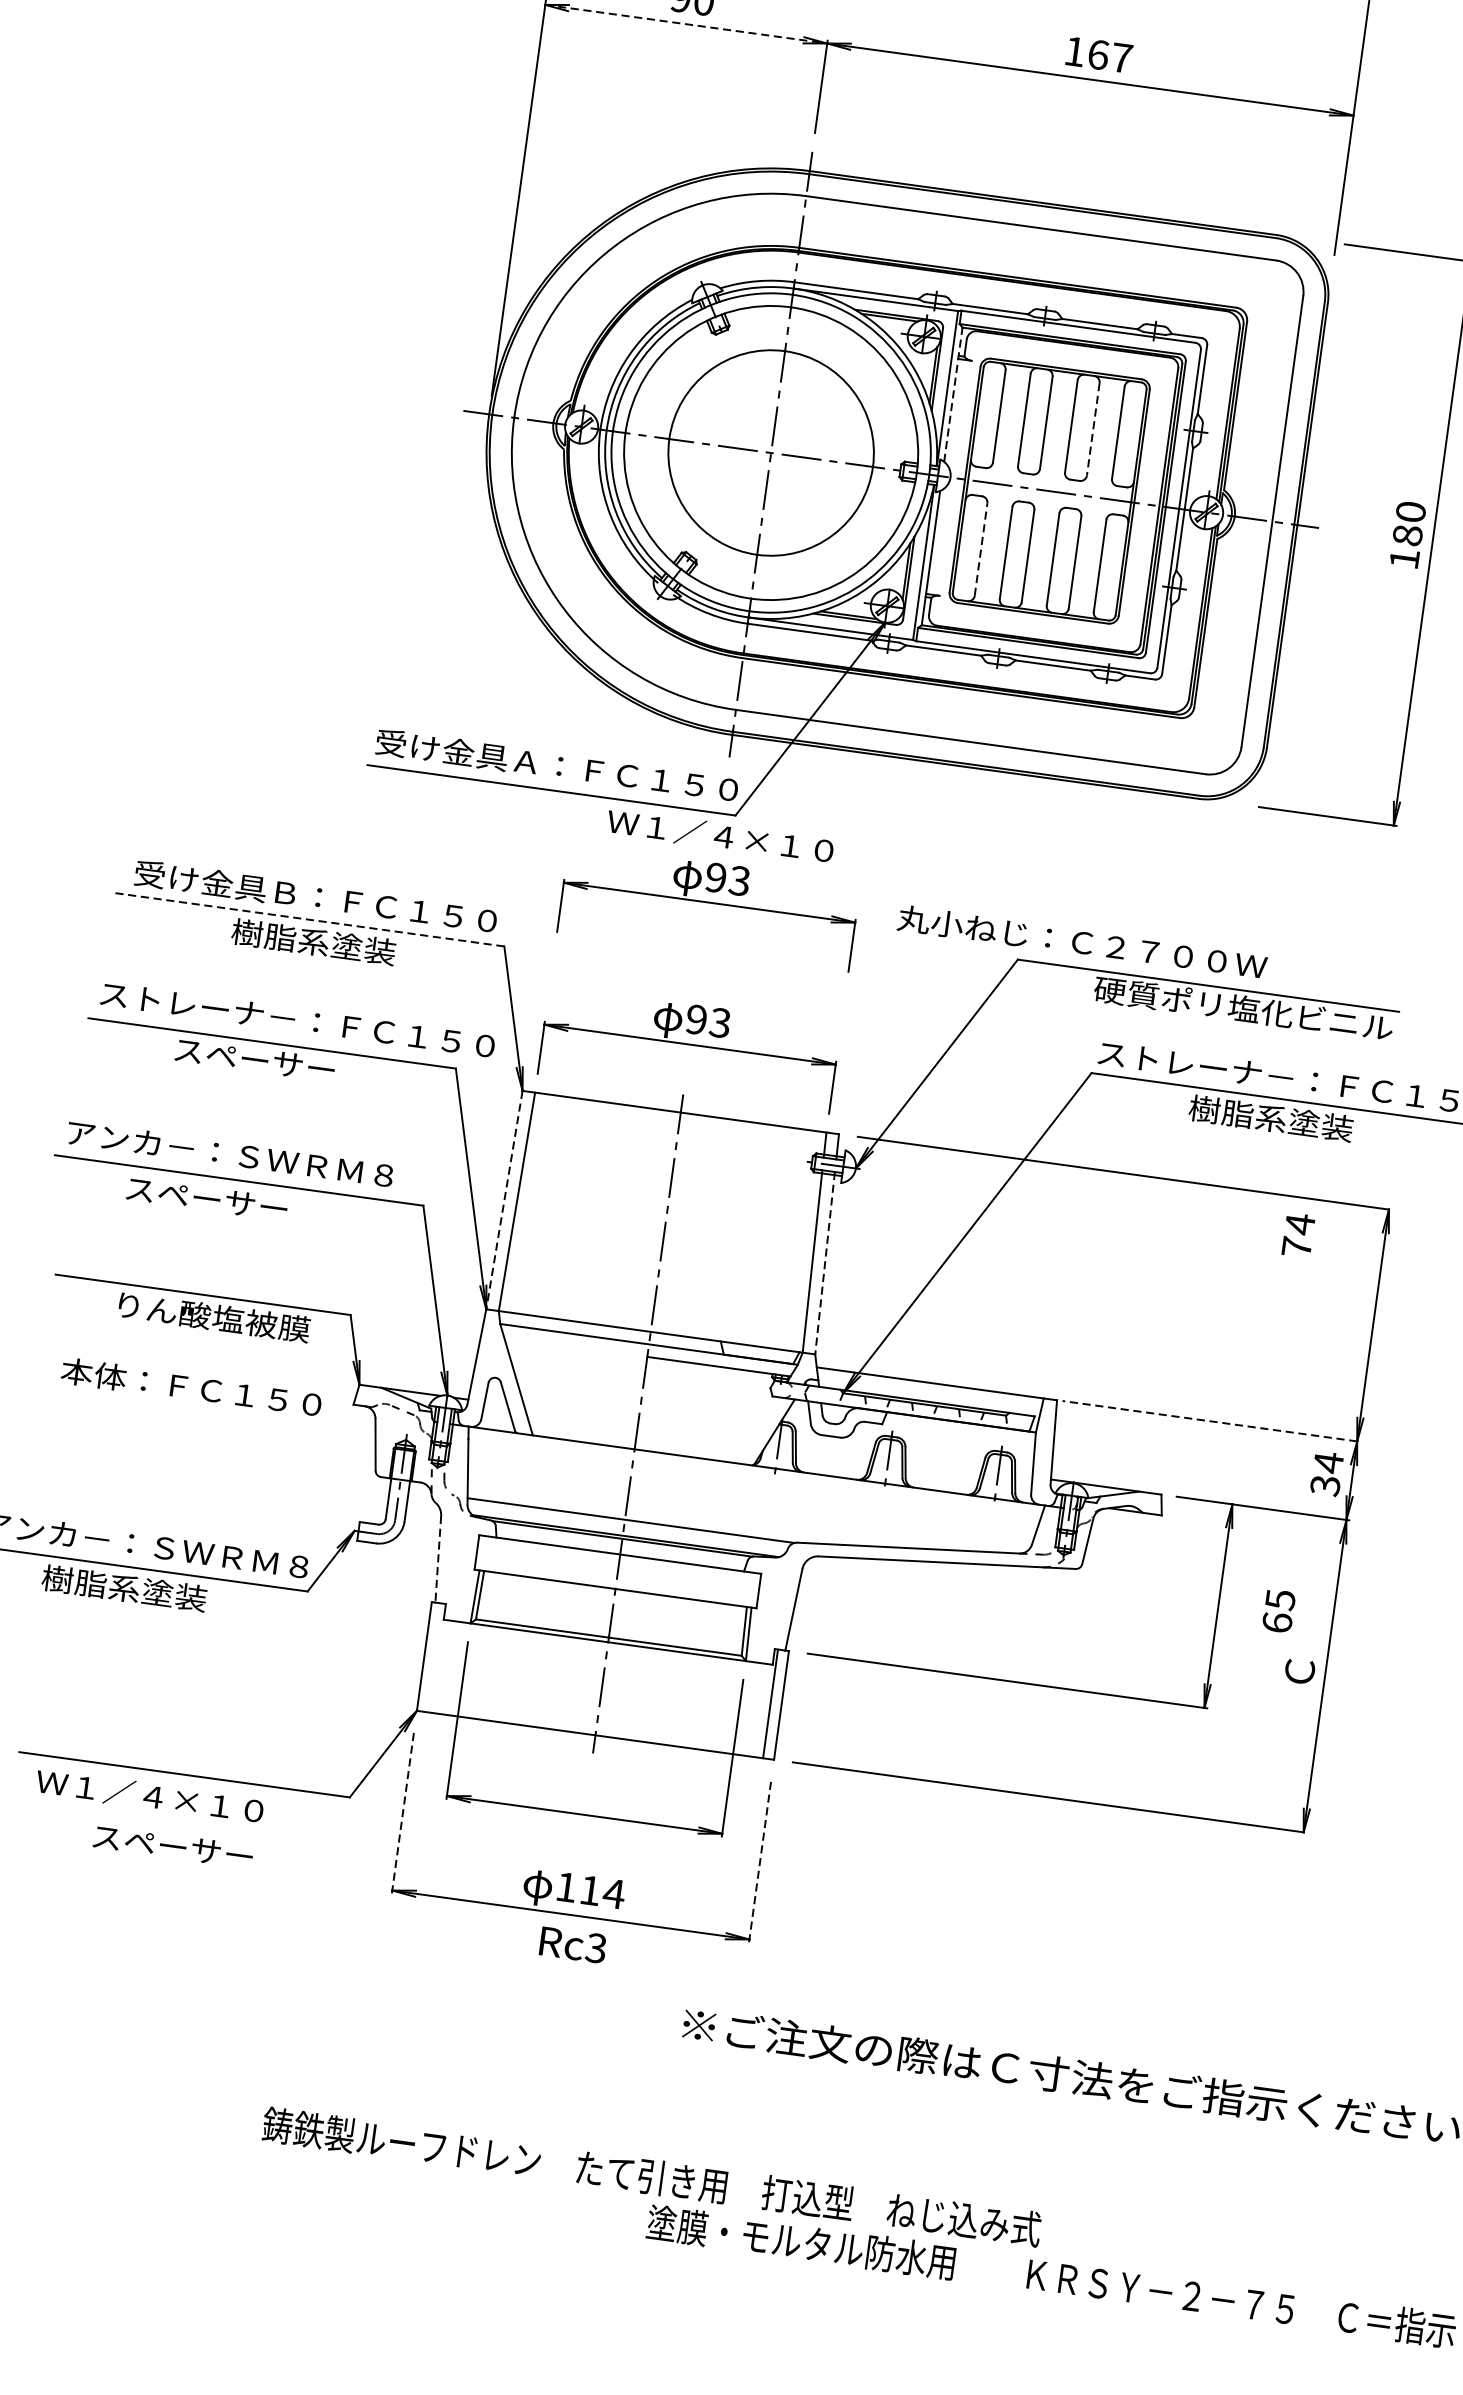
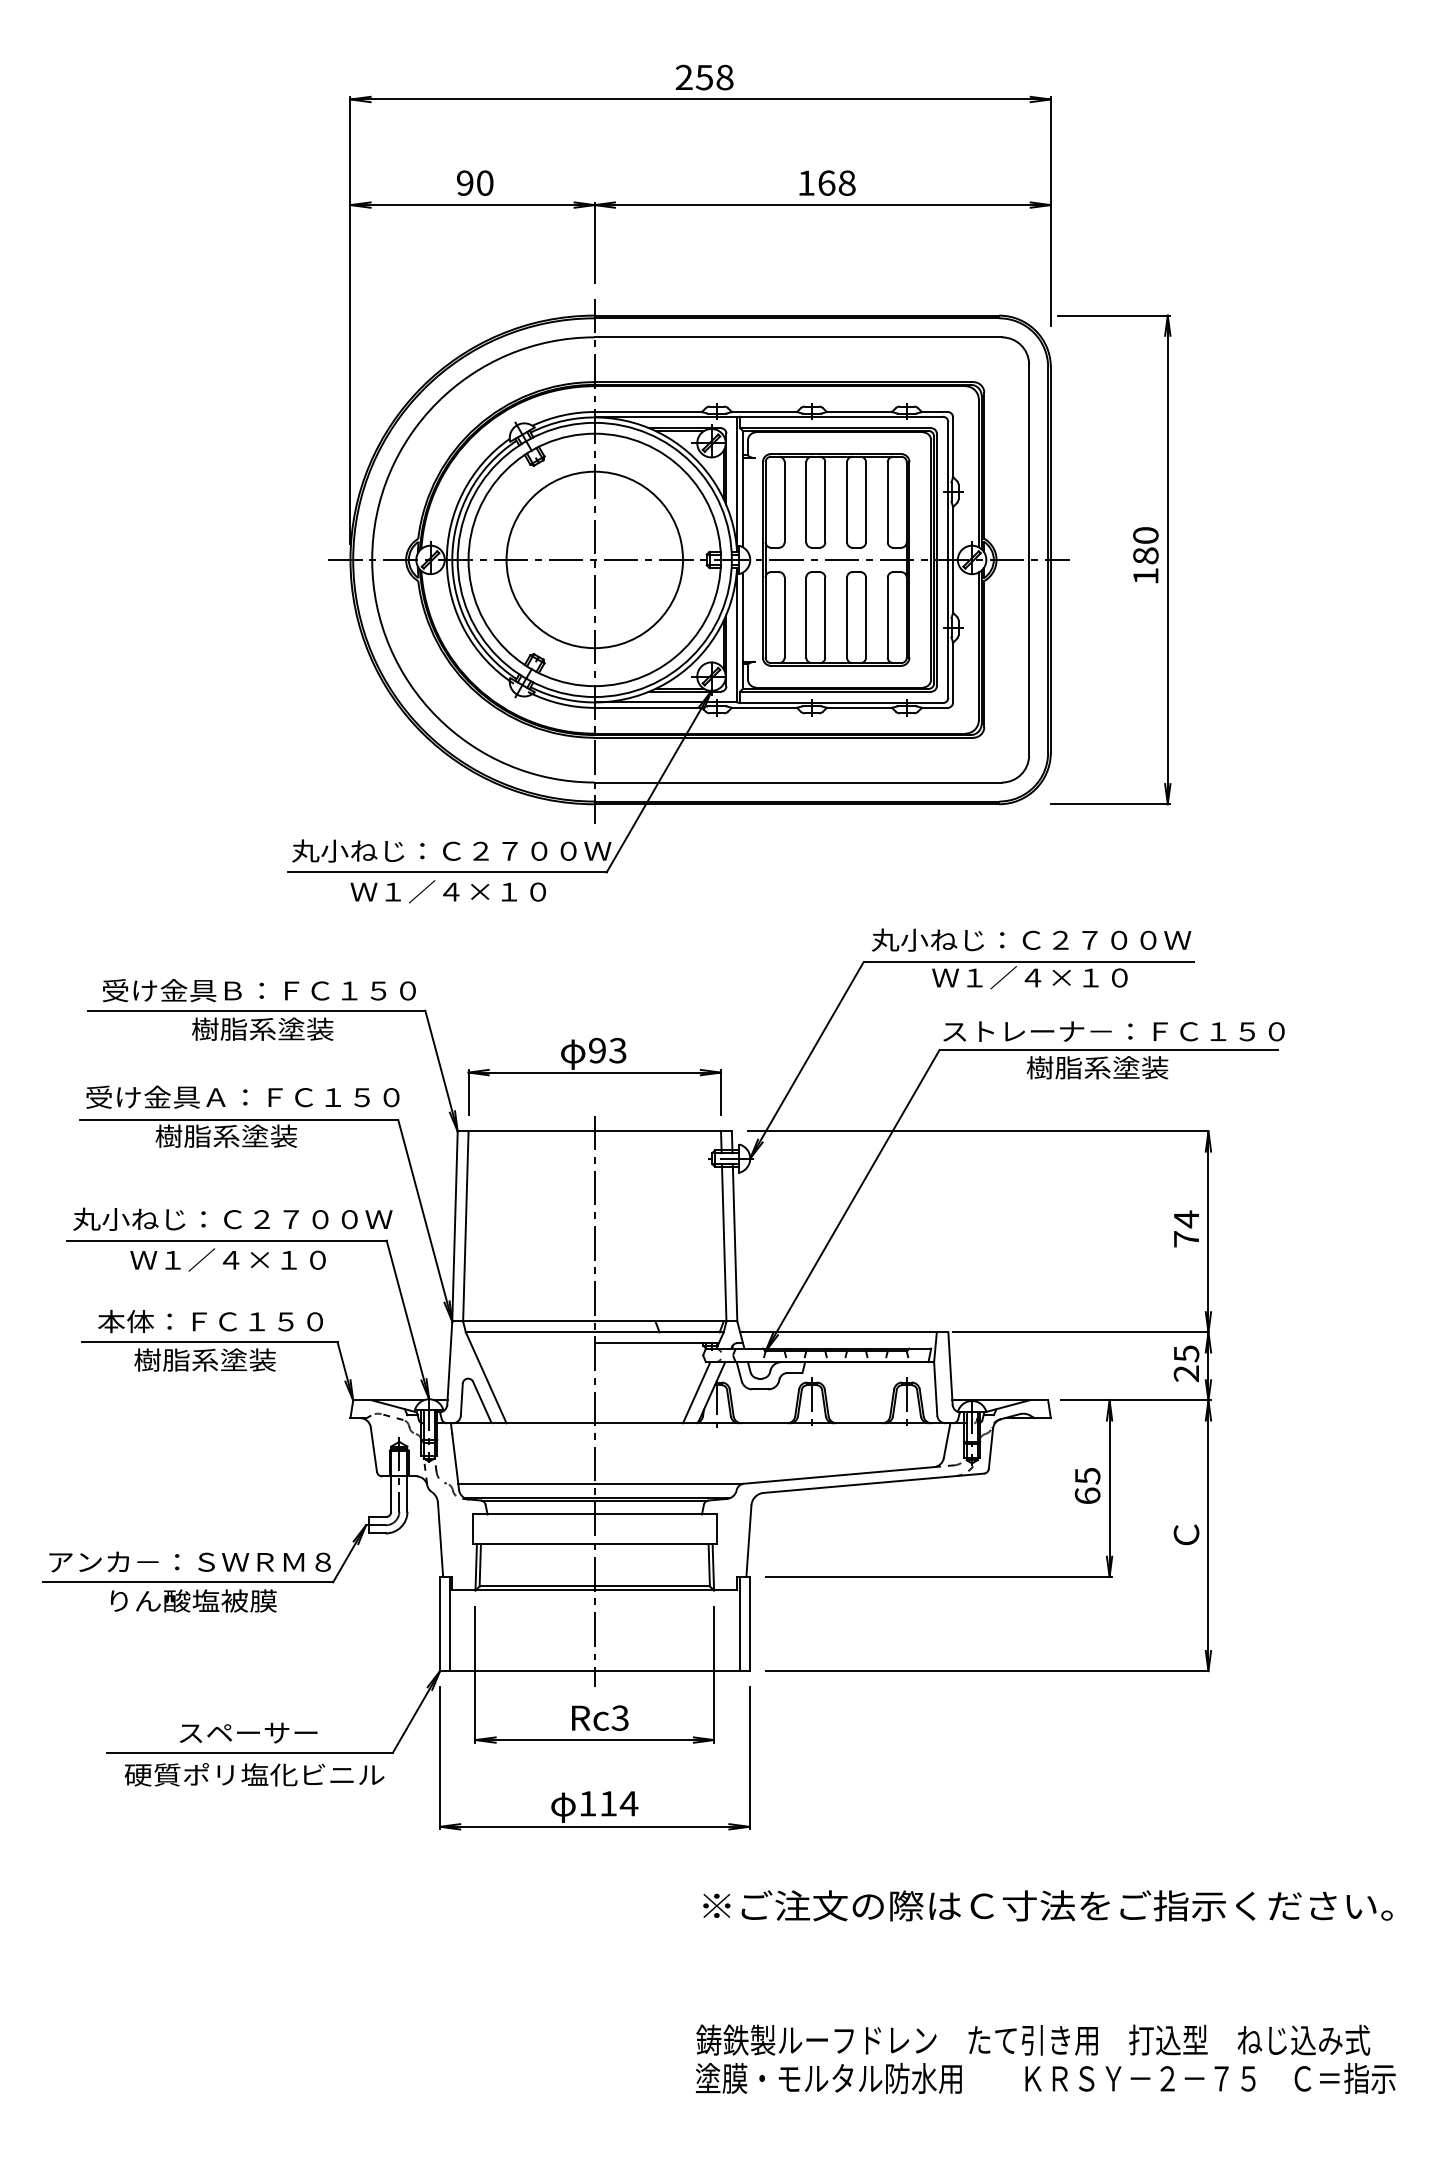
line: (687, 24) -> (473, 205), dashed -> solid
text: (1121, 57) -> (846, 182), 167 -> 168
line: (952, 393) -> (742, 488), dashed -> solid
line: (1093, 429) -> (866, 502), dashed -> solid
line: (980, 549) -> (784, 617), dashed -> solid
text: (559, 765) -> (451, 850), 受け金具Ａ：ＦＣ１５０ -> 丸小ねじ：Ｃ２７００Ｗ
text: (719, 835) -> (447, 891), moved
part: (708, 907) -> (594, 953), removed
line: (309, 919) -> (256, 1010), dashed -> solid
text: (1082, 941) -> (1031, 939), moved
text: (1243, 1008) -> (1061, 977), 硬質ポリ塩化ビニル -> Ｗ１／４×１０
text: (297, 1018) -> (257, 1096), ストレーナ－：ＦＣ１５０ -> 受け金具Ａ：ＦＣ１５０
text: (255, 1059) -> (226, 1135), スペーサー -> 樹脂系塗装
text: (248, 1155) -> (232, 1218), アンカ－：ＳＷＲＭ８ -> 丸小ねじ：Ｃ２７００Ｗ
line: (503, 1200) -> (454, 1226), dashed -> solid
text: (236, 1202) -> (227, 1259), スペーサー -> Ｗ１／４×１０
text: (1298, 1234) -> (1186, 1228), moved
line: (825, 1262) -> (735, 1242), dashed -> solid
text: (211, 1316) -> (219, 1359), りん酸塩被膜 -> 樹脂系塗装
text: (191, 1387) -> (210, 1321), moved
line: (1209, 1421) -> (1080, 1332), dashed -> solid
line: (756, 1429) -> (696, 1392), added
text: (1326, 1473) -> (1186, 1363), 34 -> 25
line: (438, 1560) -> (440, 1540), dashed -> solid
text: (140, 1589) -> (190, 1600), 樹脂系塗装 -> りん酸塩被膜
text: (1278, 1610) -> (1087, 1485), moved
line: (435, 1657) -> (449, 1623), added
text: (186, 1800) -> (254, 1774), Ｗ１／４×１０ -> 硬質ポリ塩化ビニル
line: (403, 1811) -> (440, 1758), dashed -> solid
text: (173, 1846) -> (248, 1732), moved
line: (760, 1860) -> (749, 1758), dashed -> solid
text: (573, 1944) -> (600, 1717), moved
text: (652, 2176) -> (1033, 2039), moved

